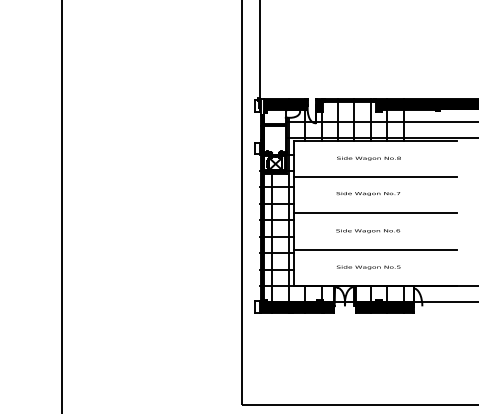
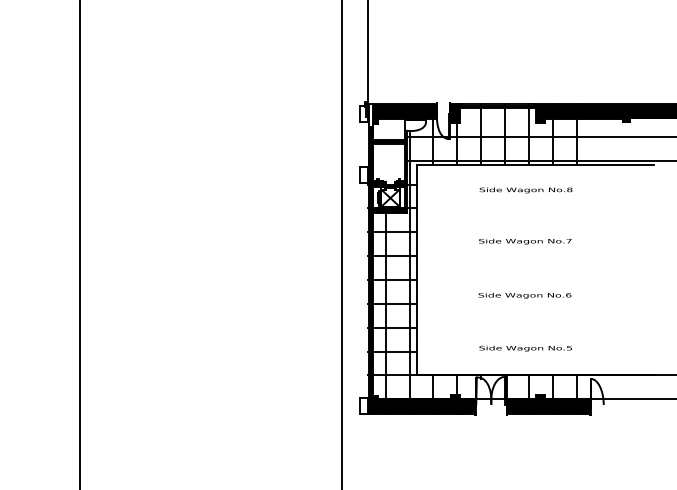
line: (374, 177) -> (534, 217), removed
line: (374, 213) -> (534, 270), removed
line: (374, 249) -> (534, 322), removed

